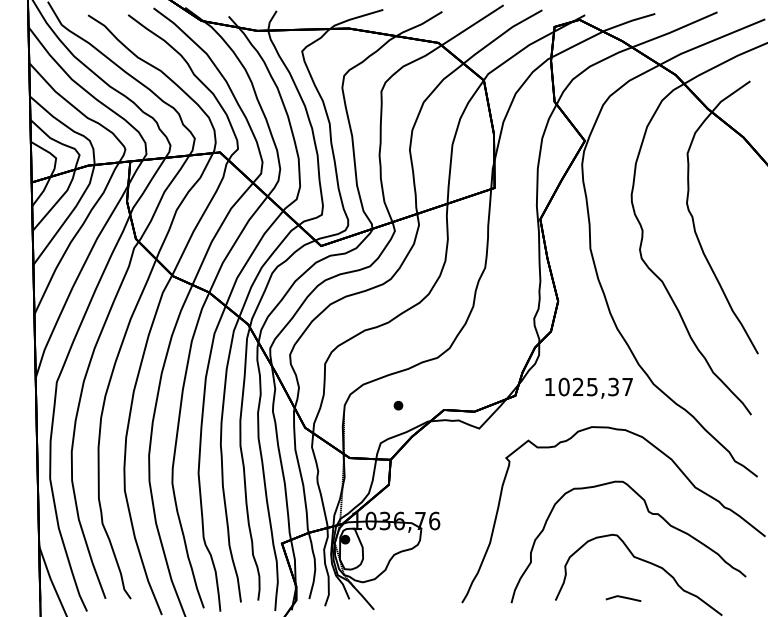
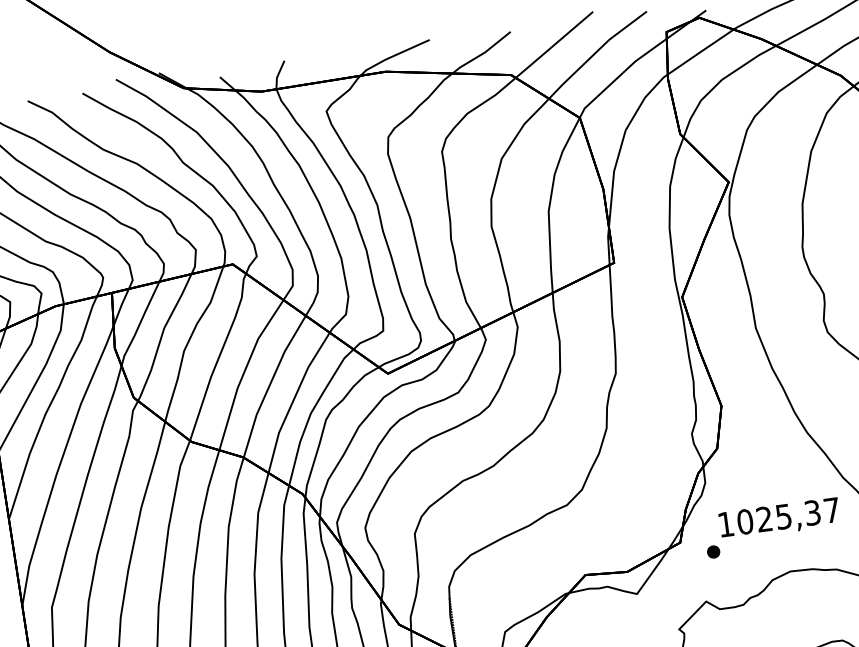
part: (398, 405) -> (713, 551), moved

